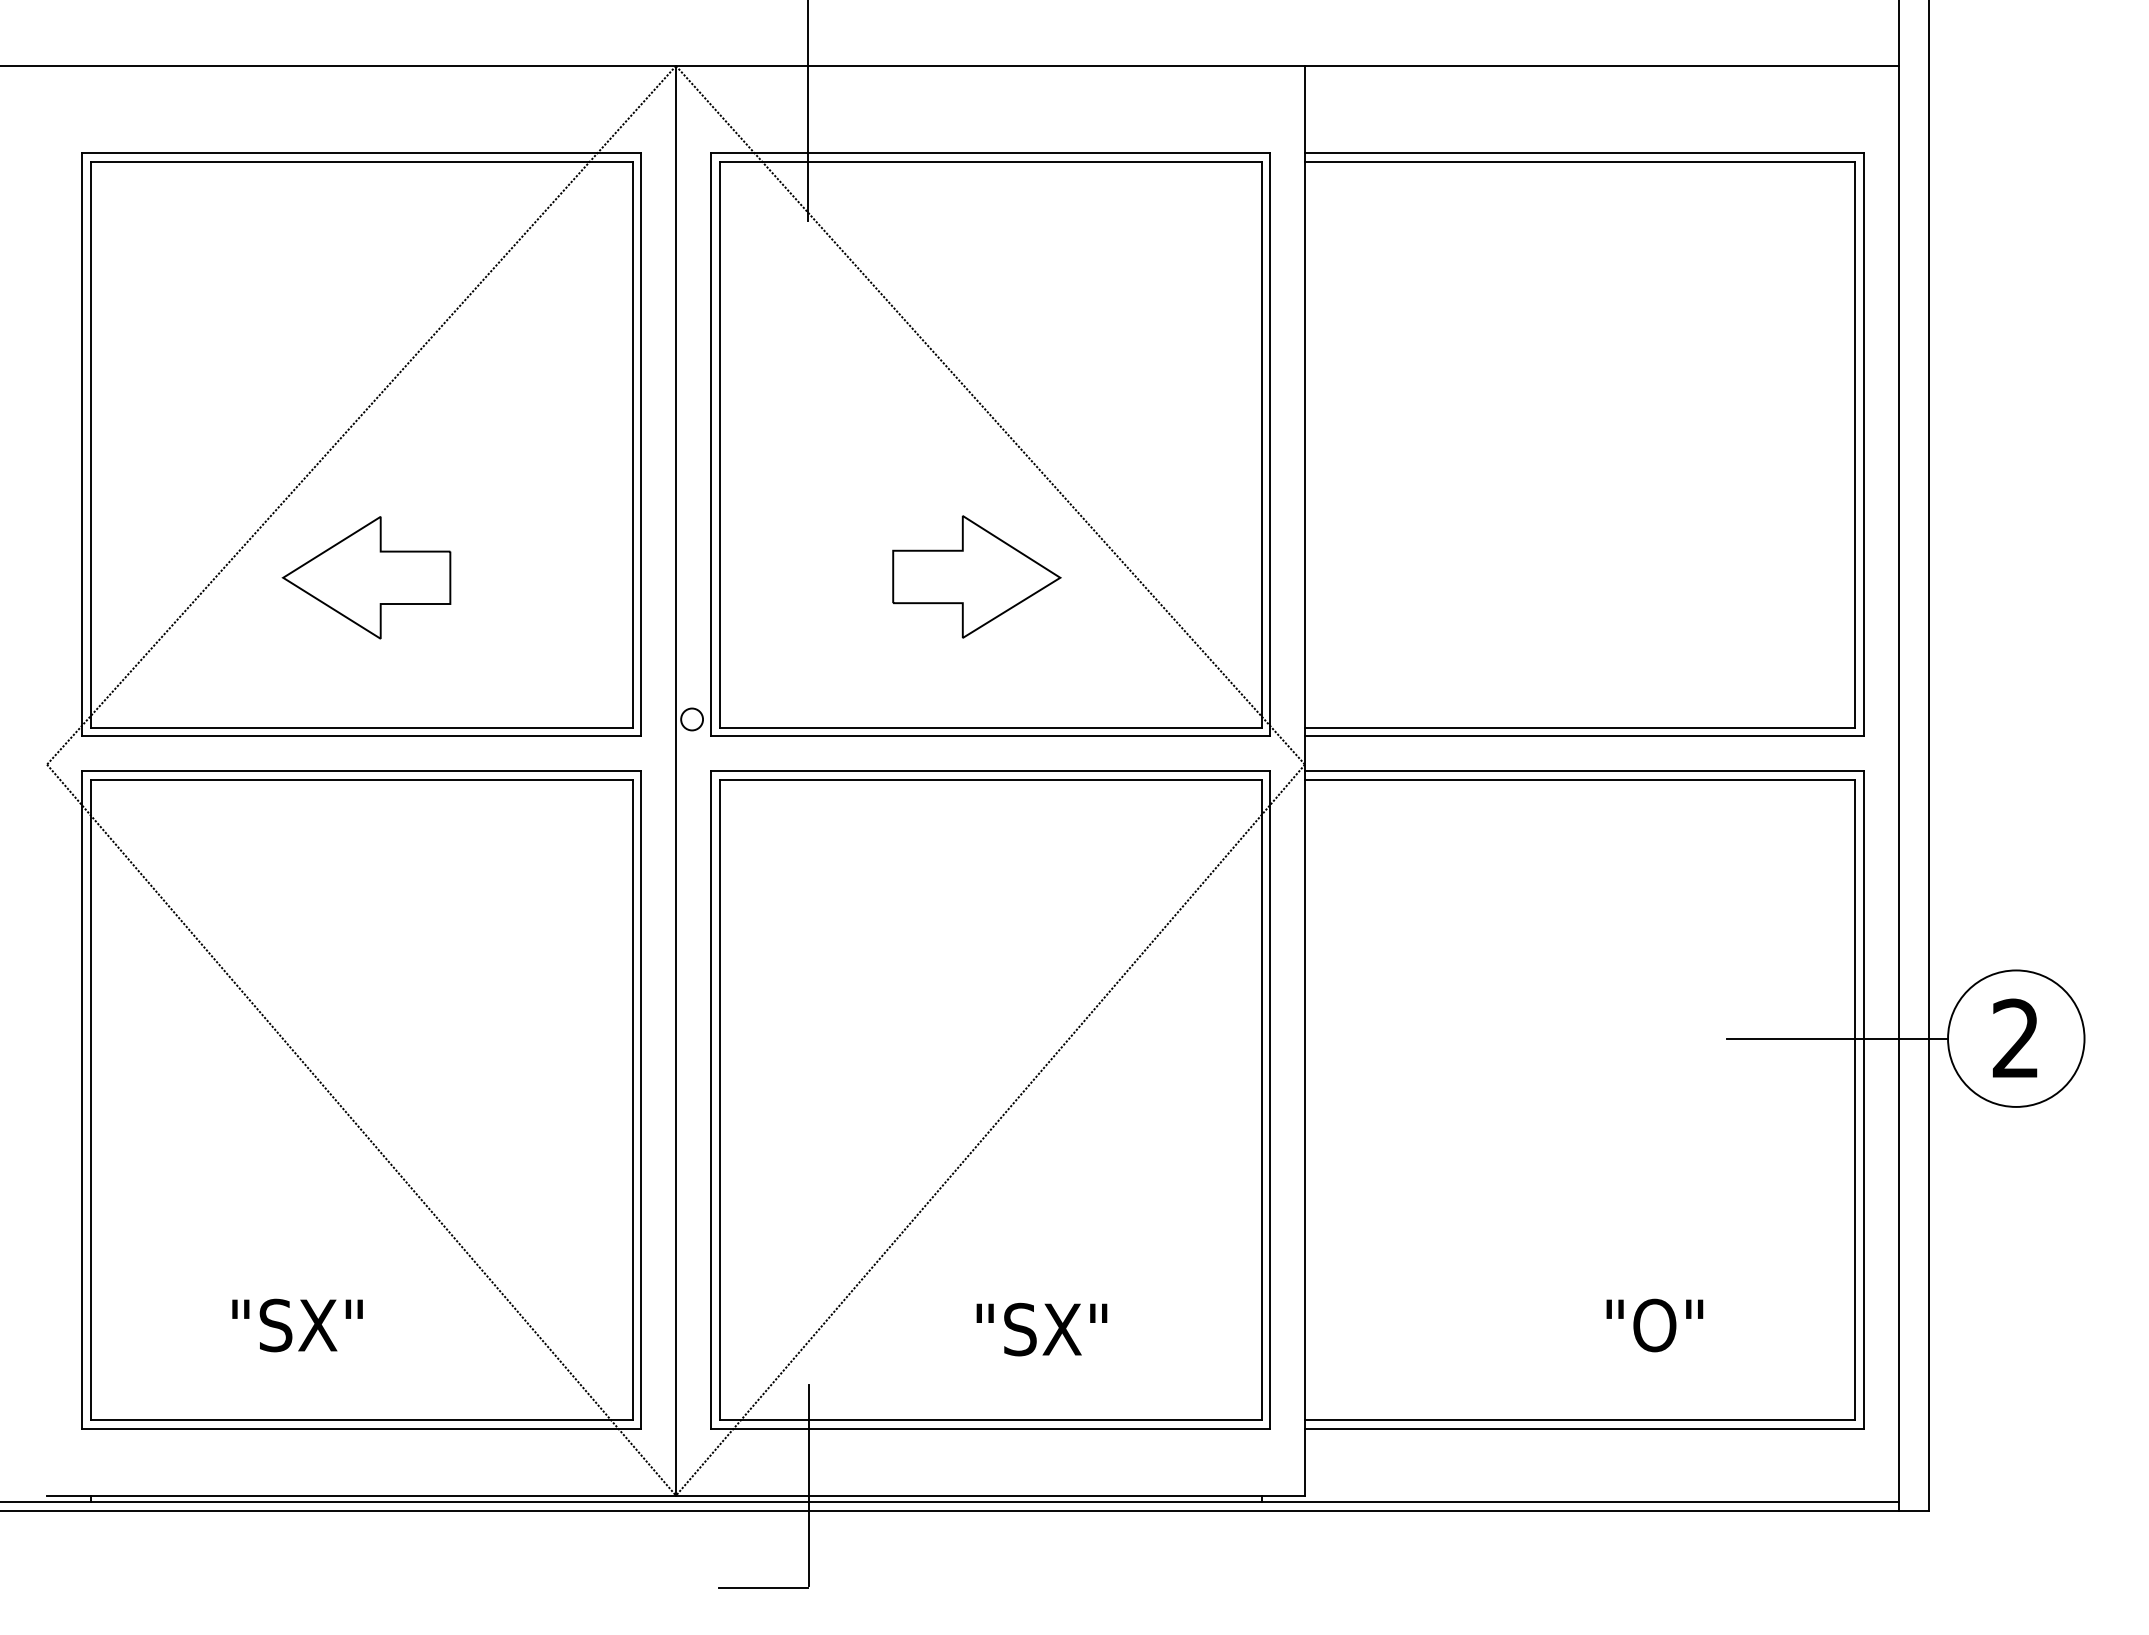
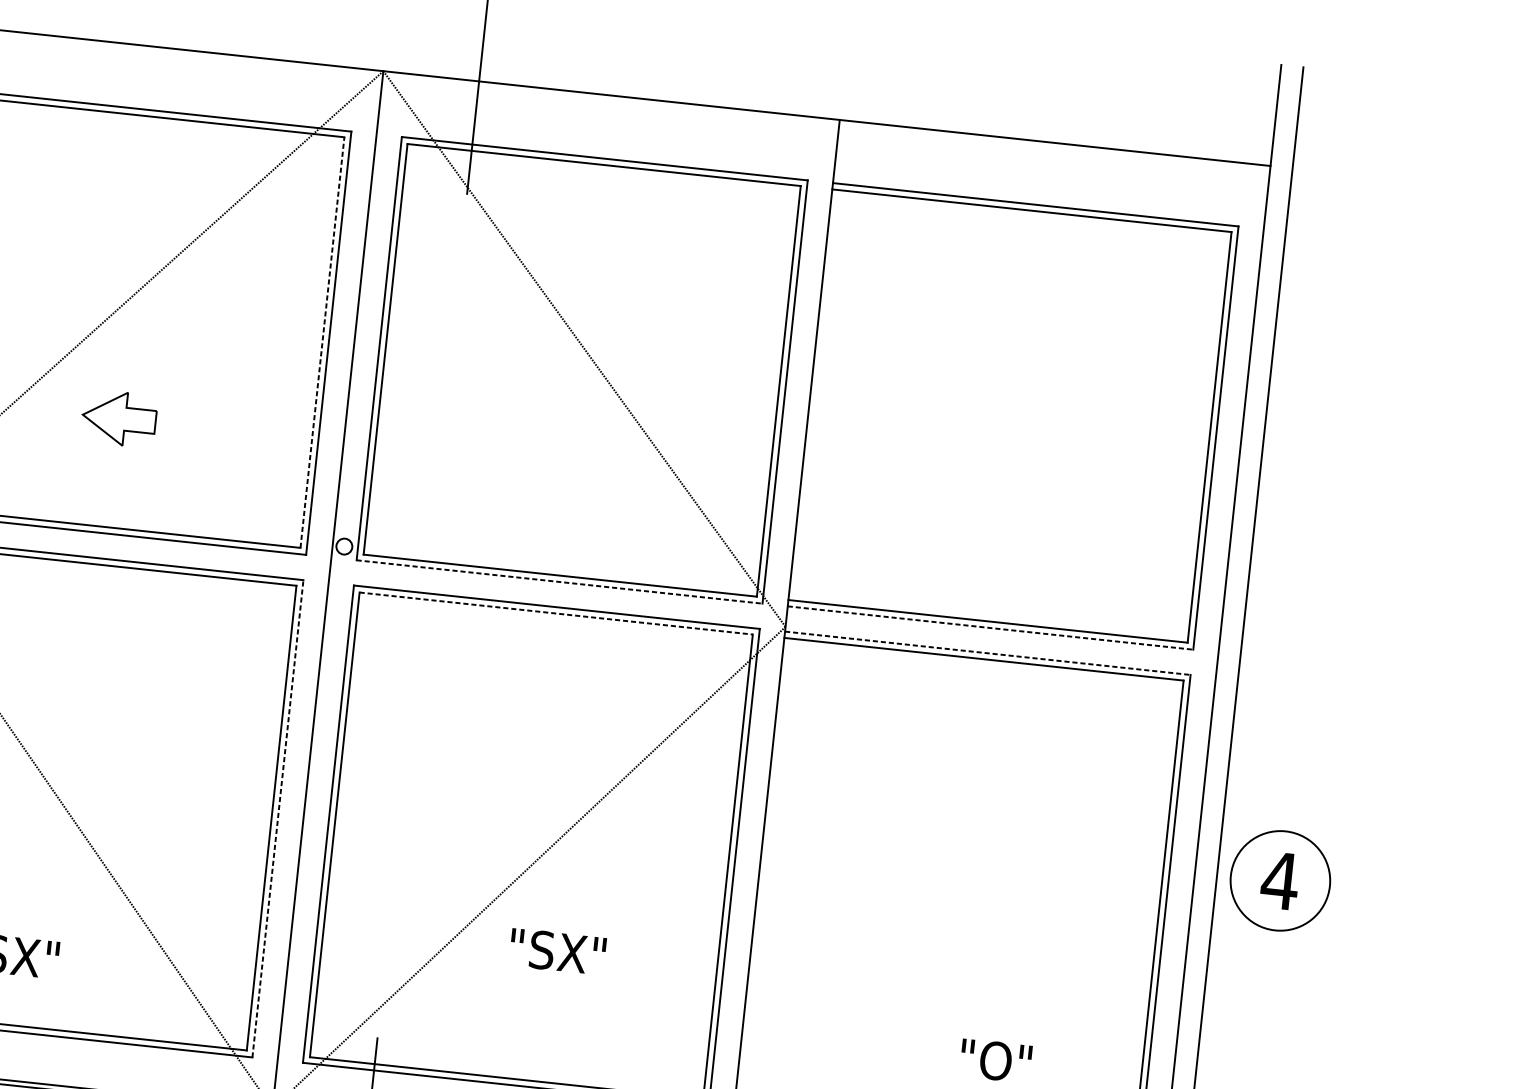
line: (632, 444) -> (322, 342), solid -> dashed
part: (976, 576) -> (561, 464), removed
part: (366, 577) -> (119, 418), size x0.6
line: (990, 736) -> (559, 582), solid -> dashed
line: (1584, 736) -> (990, 628), solid -> dashed
line: (1584, 771) -> (987, 653), solid -> dashed
line: (990, 779) -> (556, 613), solid -> dashed
text: (2015, 1037) -> (1279, 879), 2 -> 4
line: (1837, 1038) -> (1150, 866), removed
line: (641, 1100) -> (278, 819), solid -> dashed
text: (1041, 1329) -> (557, 951), moved

